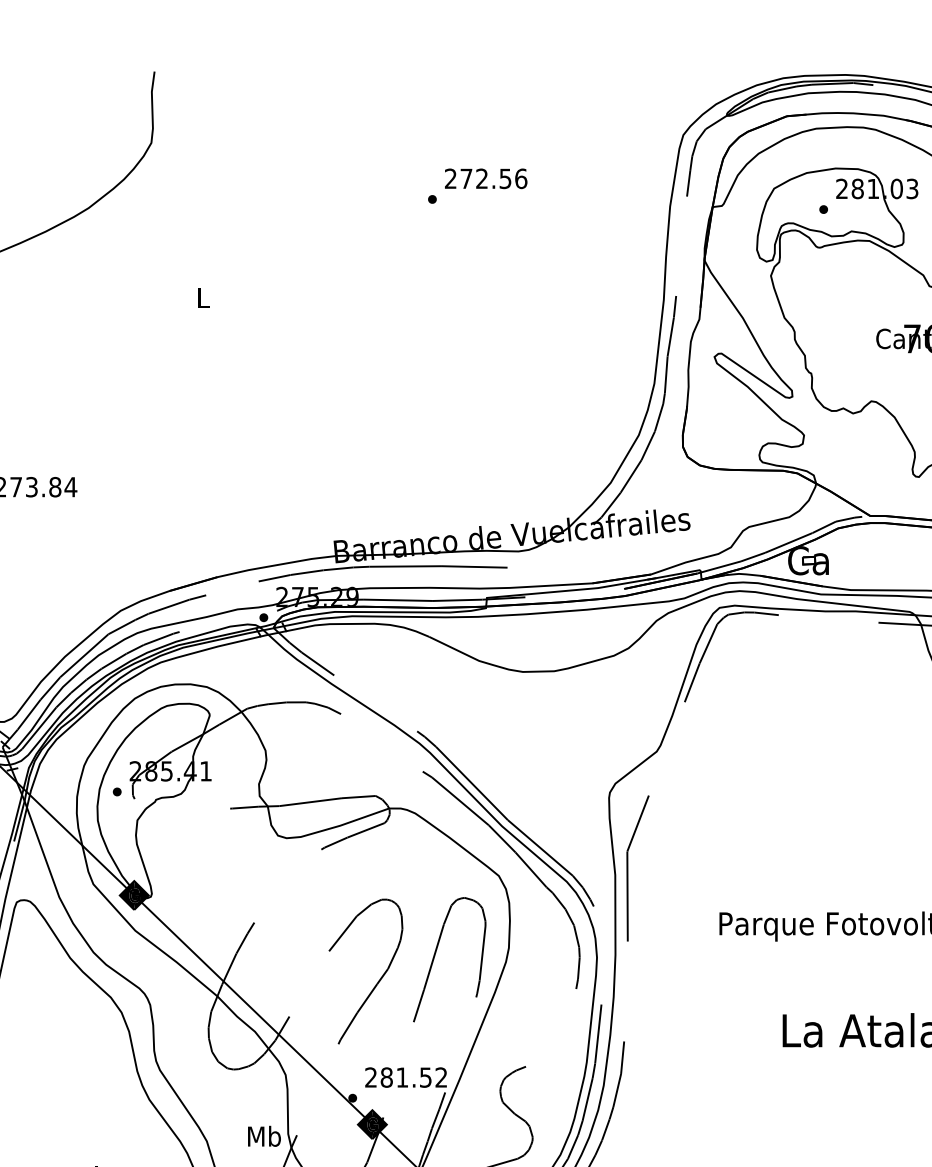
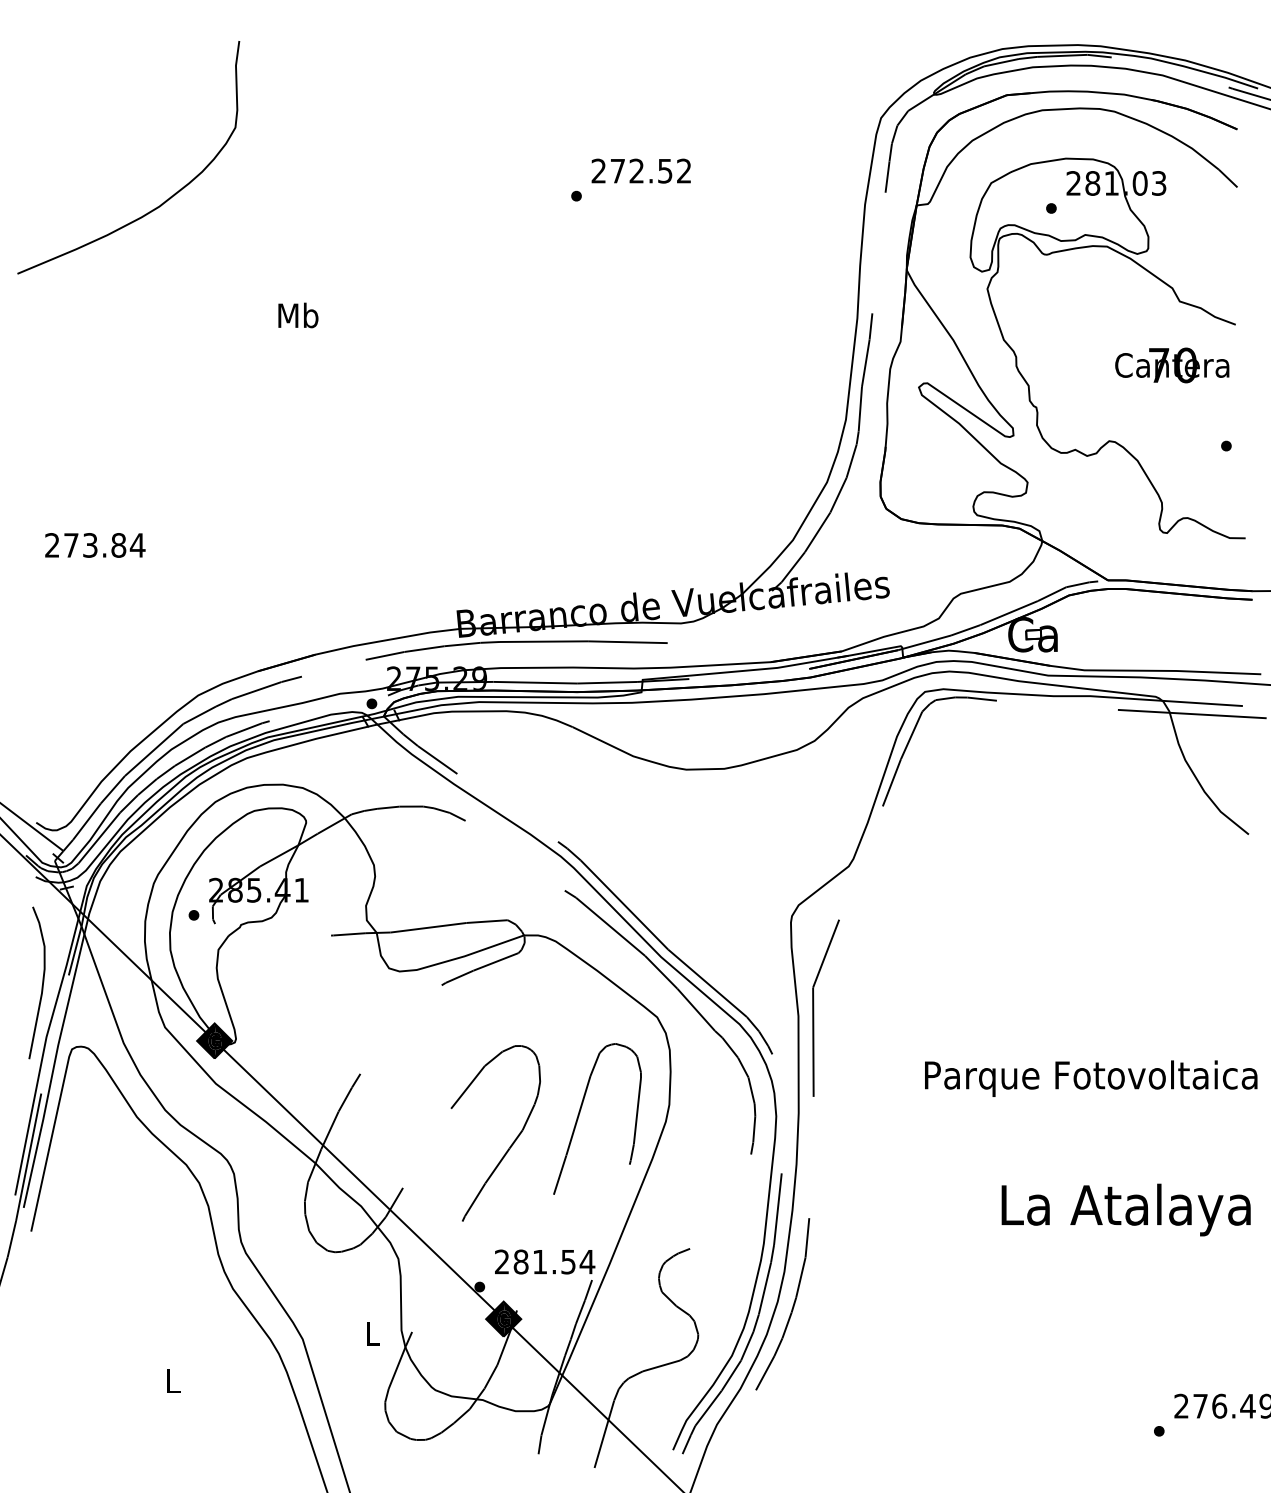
text: (521, 178) -> (684, 170), 272.56 -> 272.52
text: (203, 297) -> (298, 315), L -> Mb
text: (441, 1077) -> (587, 1261), 281.52 -> 281.54
text: (264, 1136) -> (372, 1333), Mb -> L

